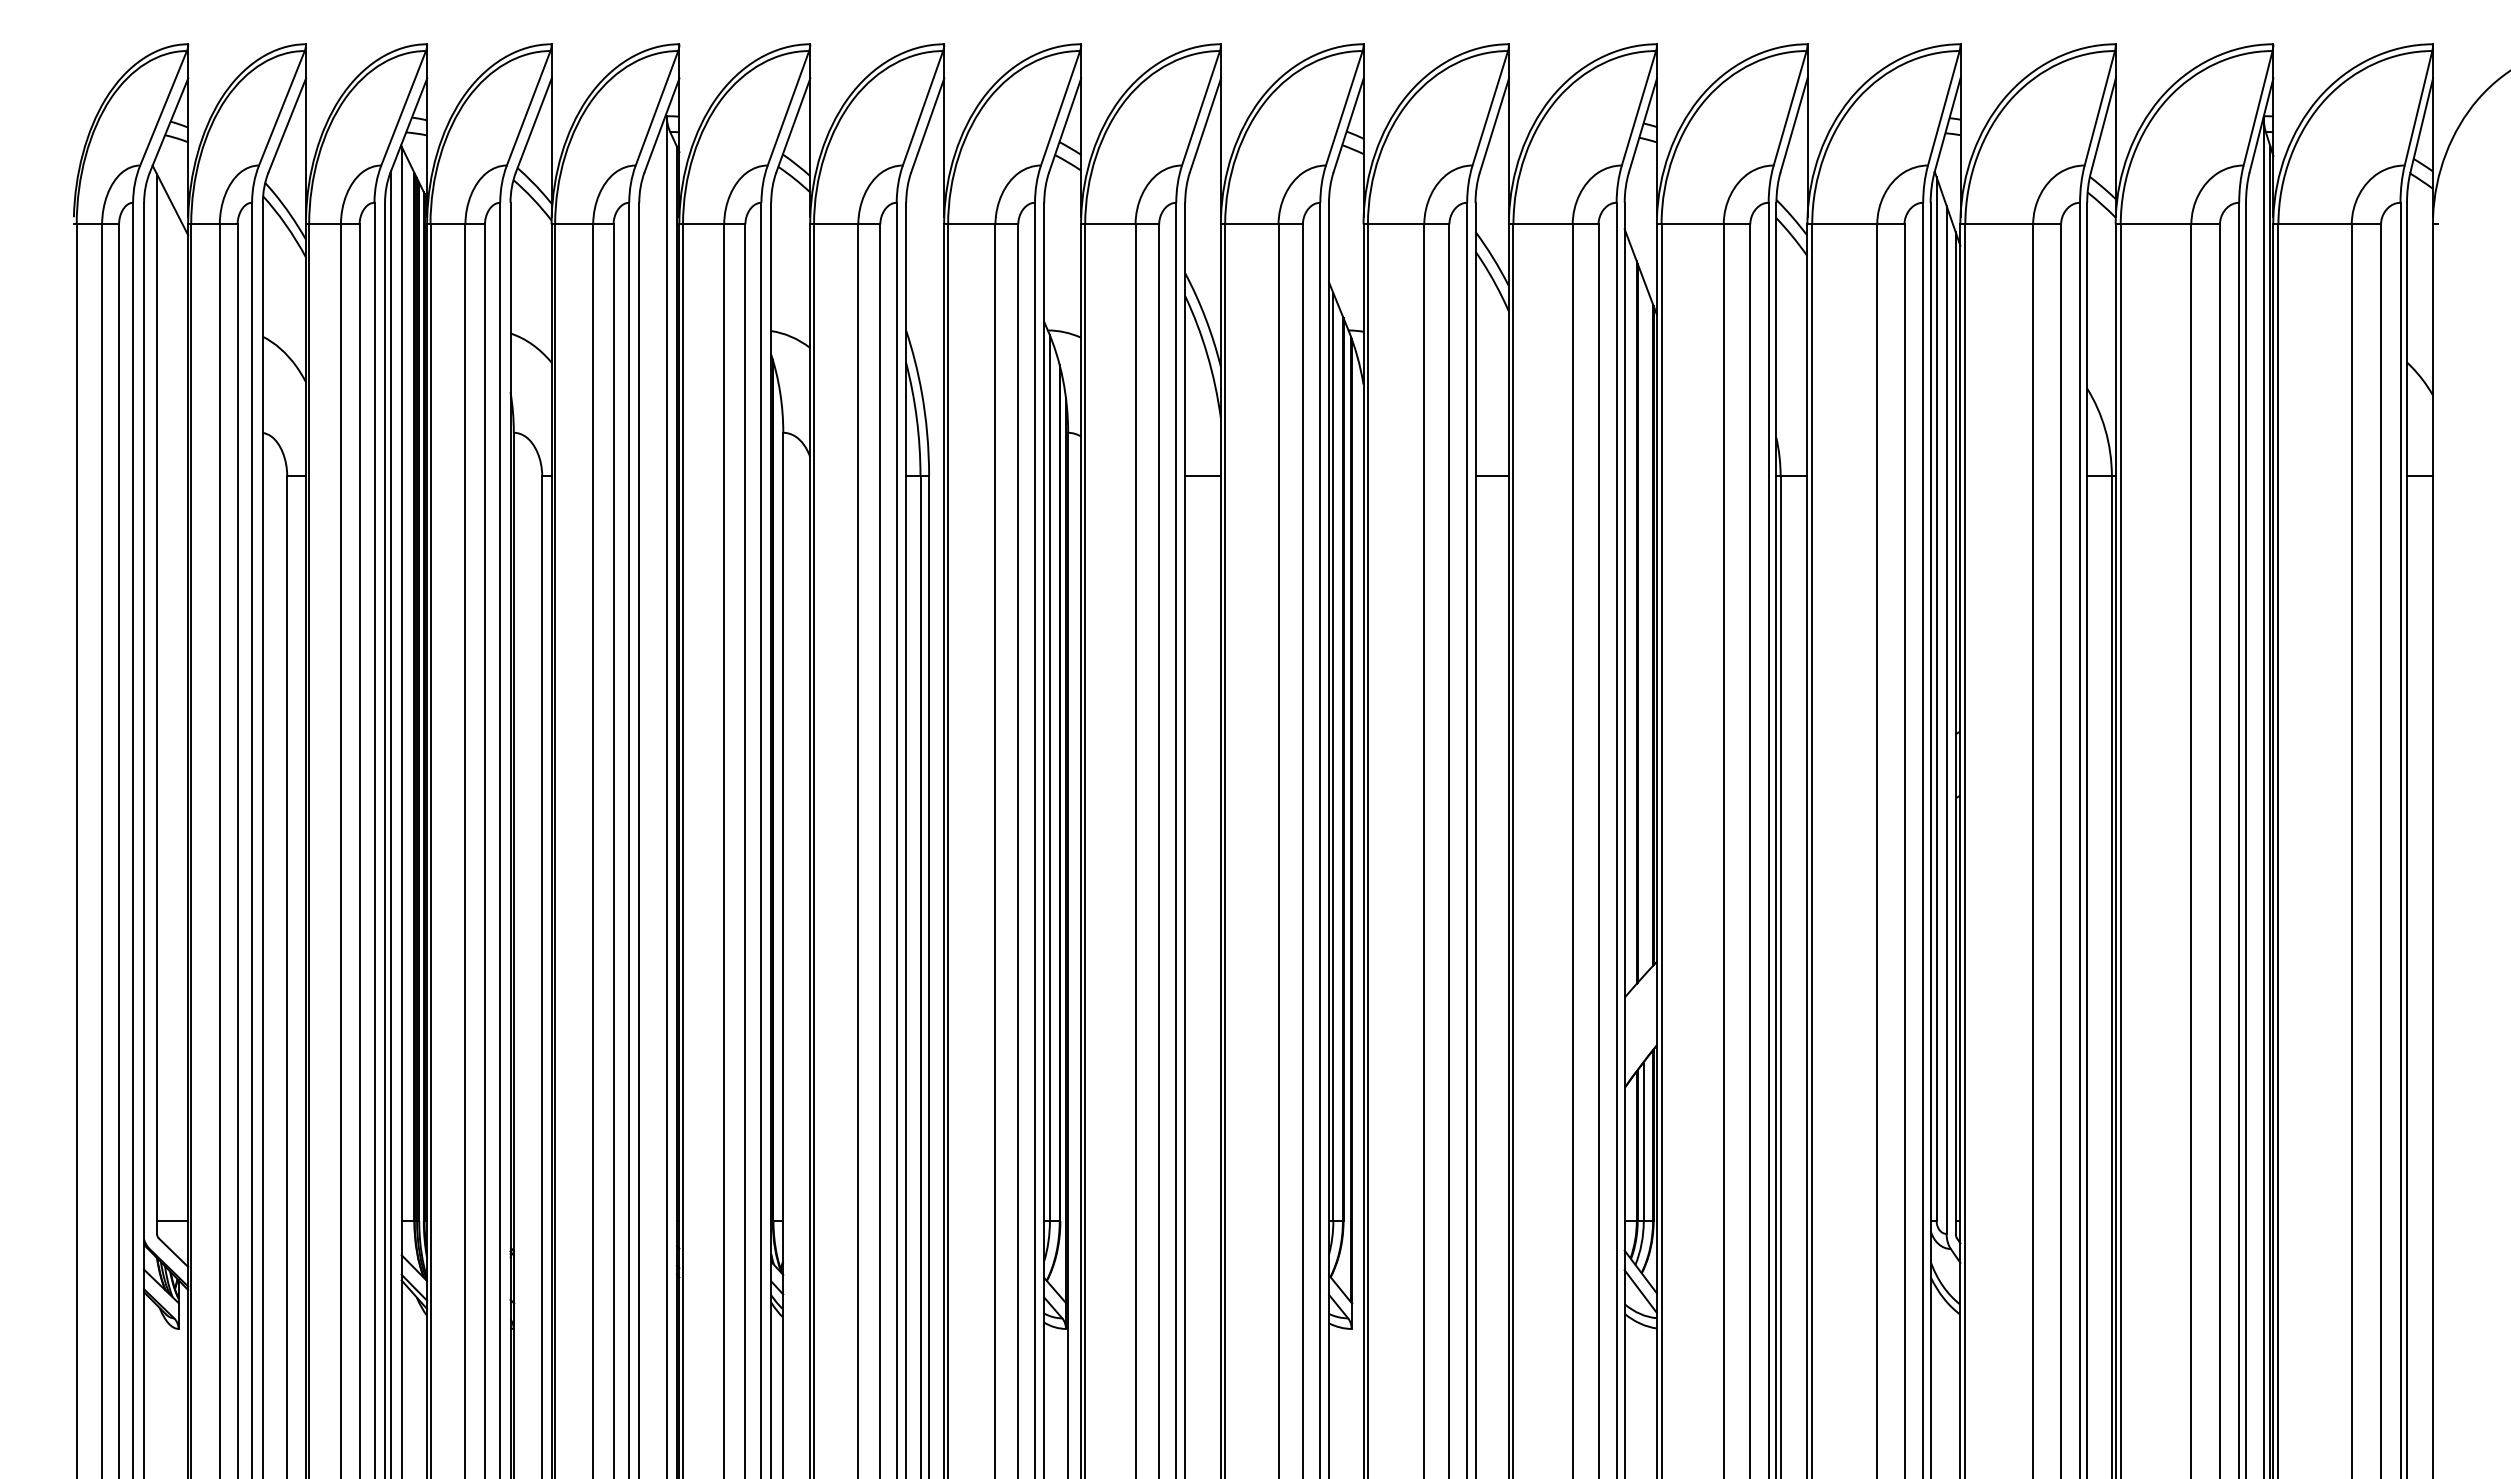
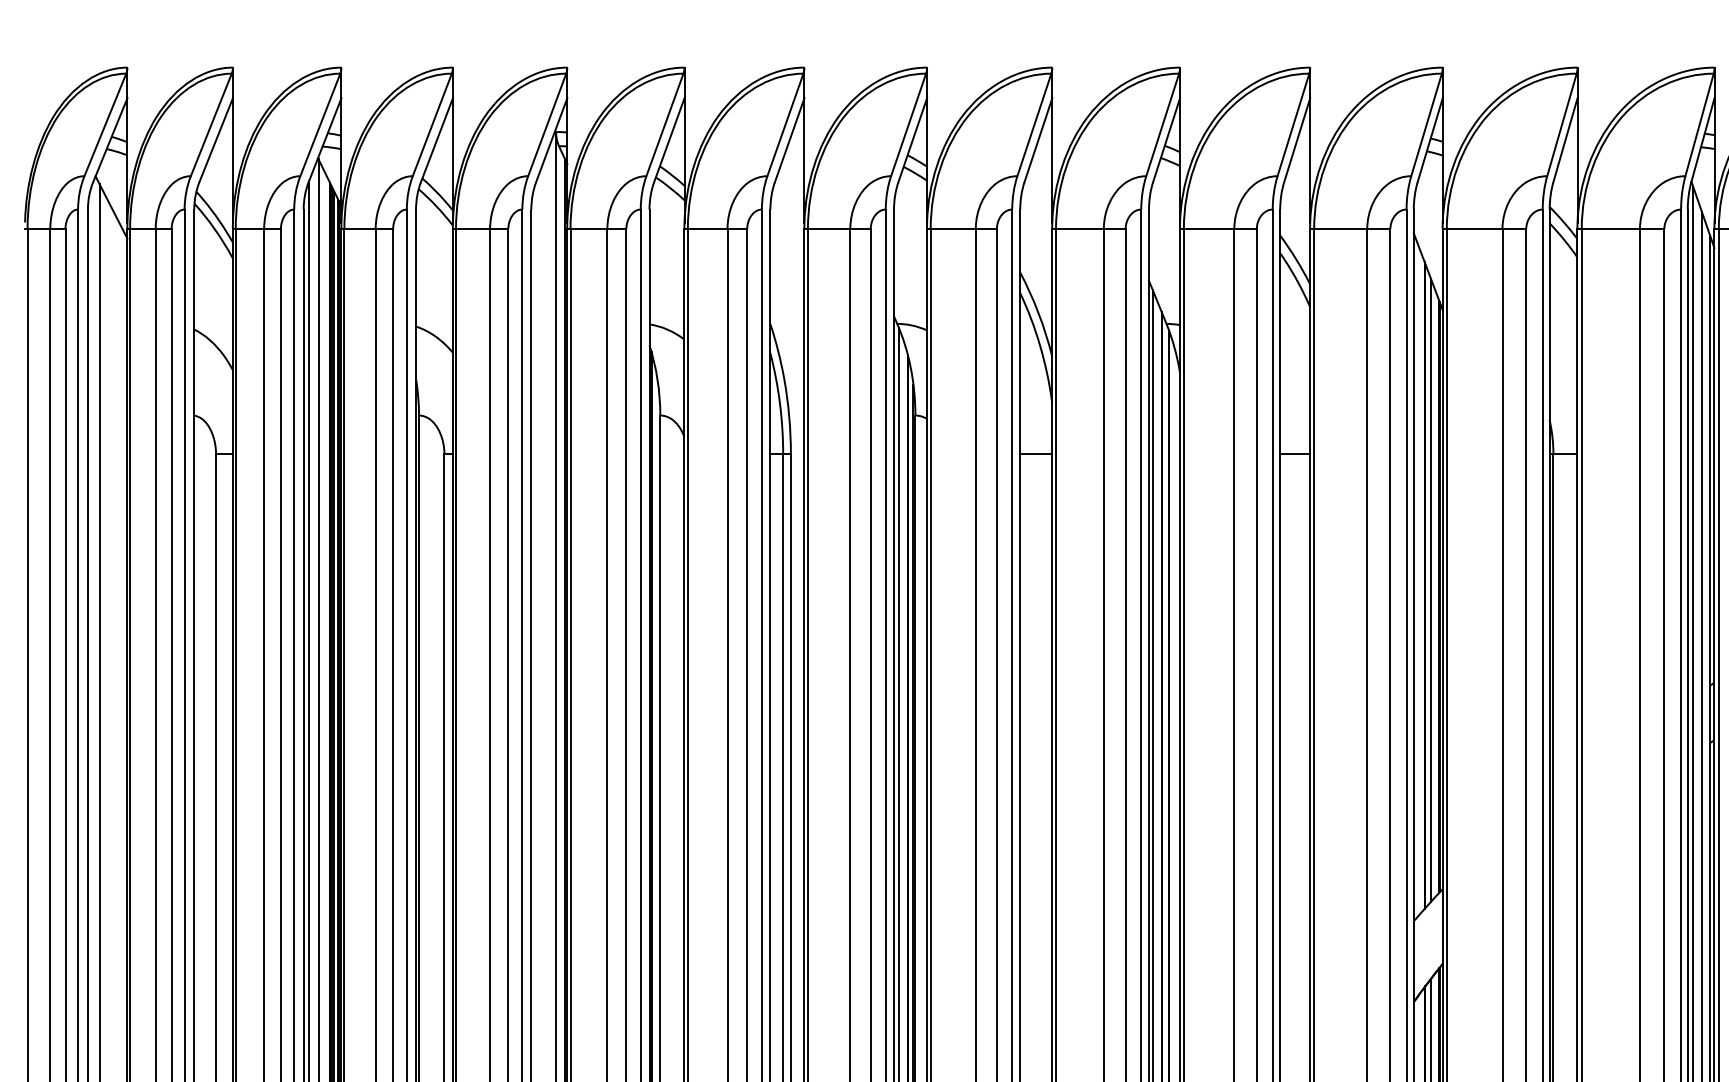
line: (1643, 627) -> (1430, 589), added

